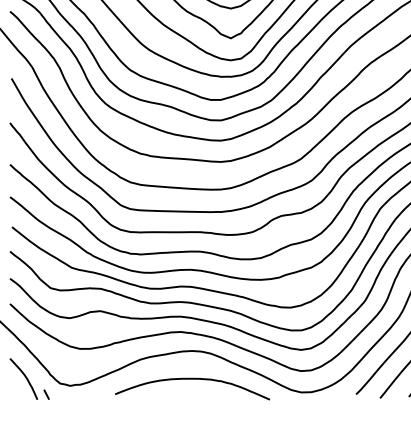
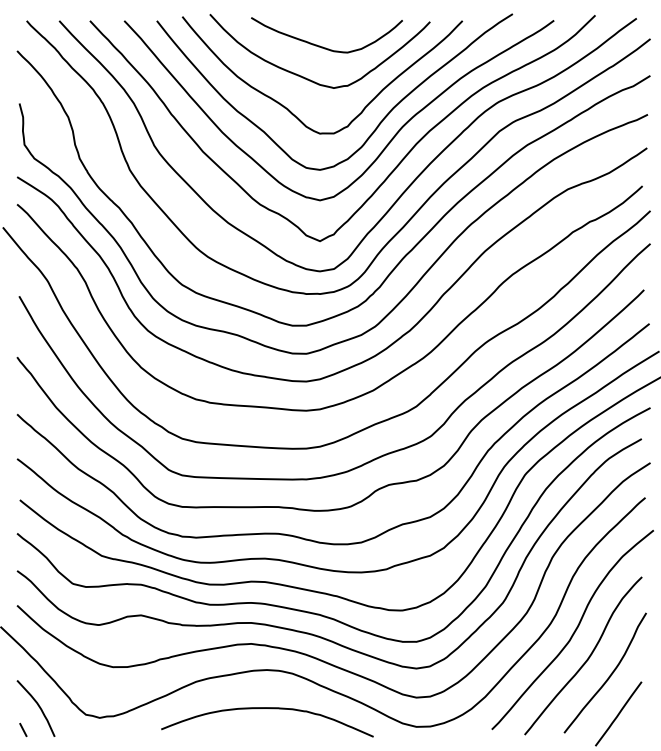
line: (46, 394) -> (23, 729), moved

